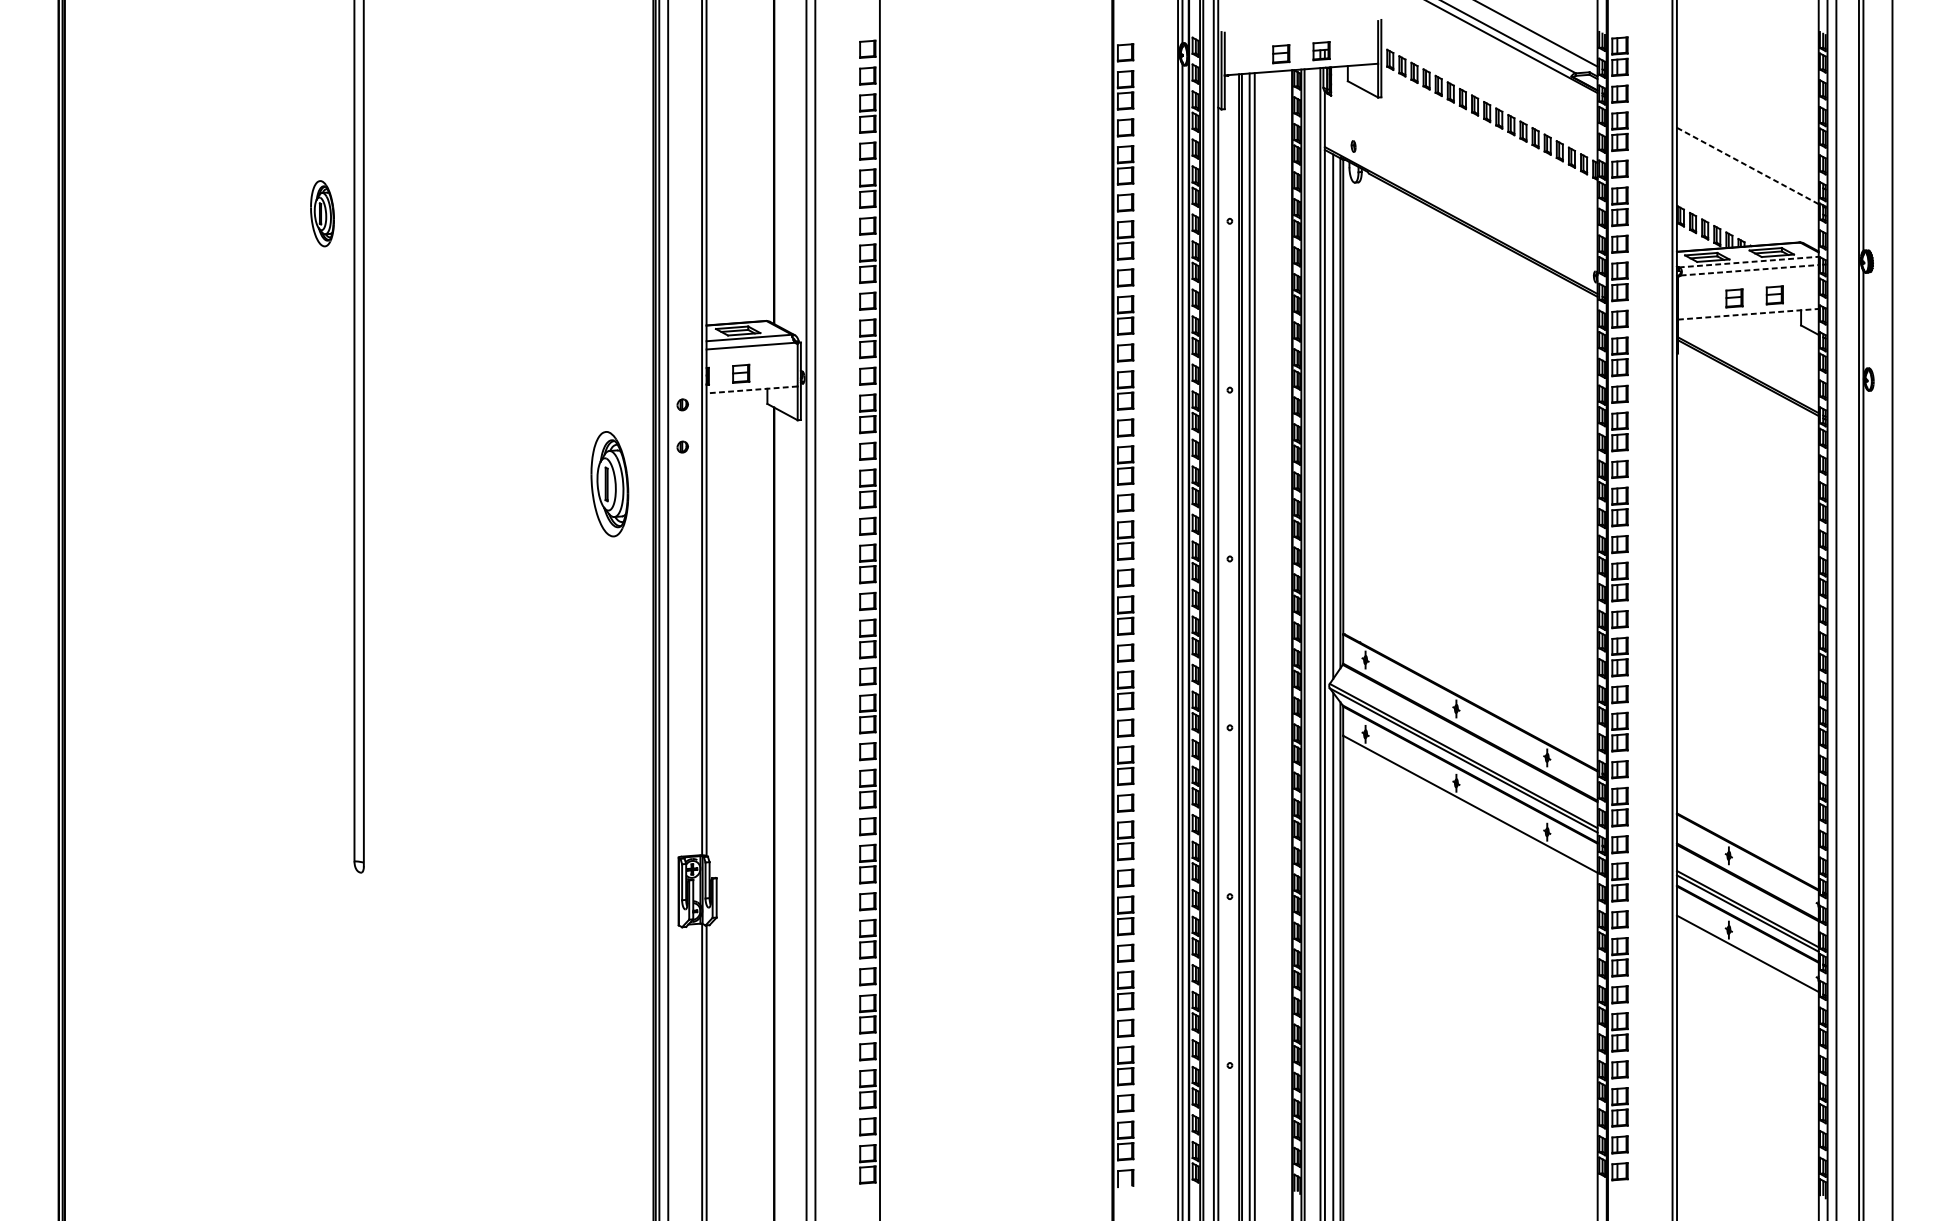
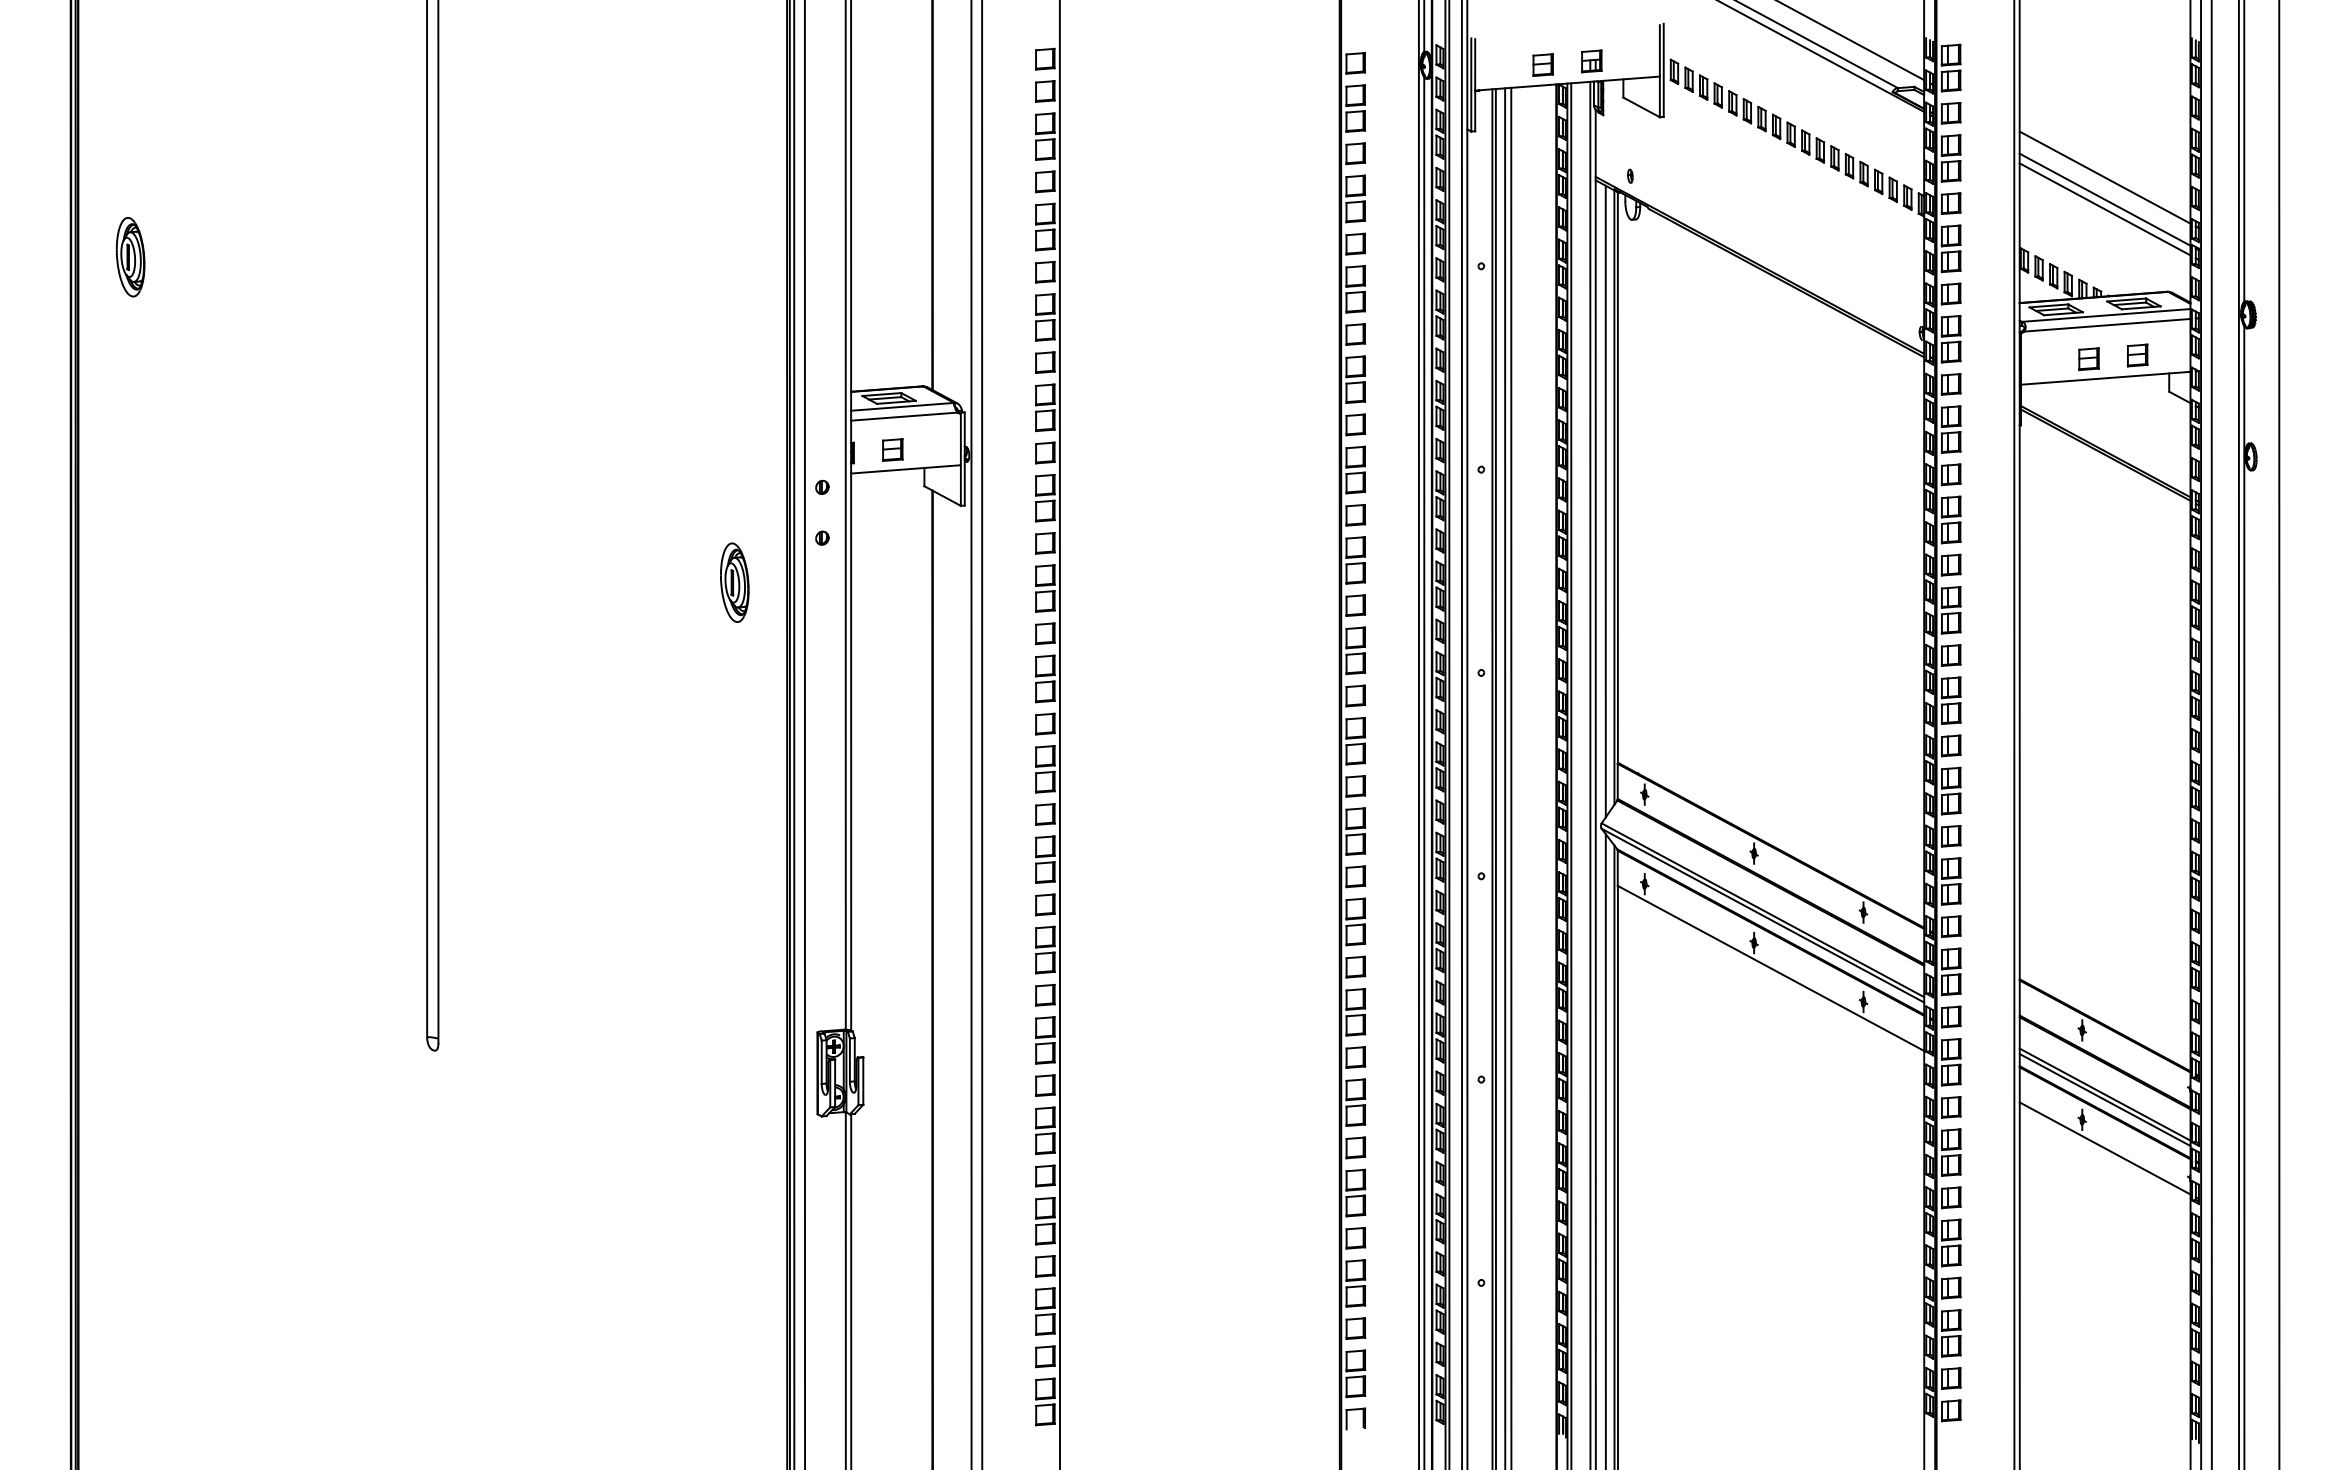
line: (1747, 147) -> (2104, 177), added
line: (1748, 165) -> (2105, 199), dashed -> solid
line: (1747, 174) -> (2104, 209), added
part: (322, 213) -> (130, 257), moved
line: (1749, 262) -> (2106, 315), dashed -> solid
line: (1749, 270) -> (2107, 325), dashed -> solid
line: (1748, 314) -> (2105, 378), dashed -> solid
line: (751, 390) -> (905, 469), dashed -> solid
part: (609, 483) -> (734, 582), size x0.62

